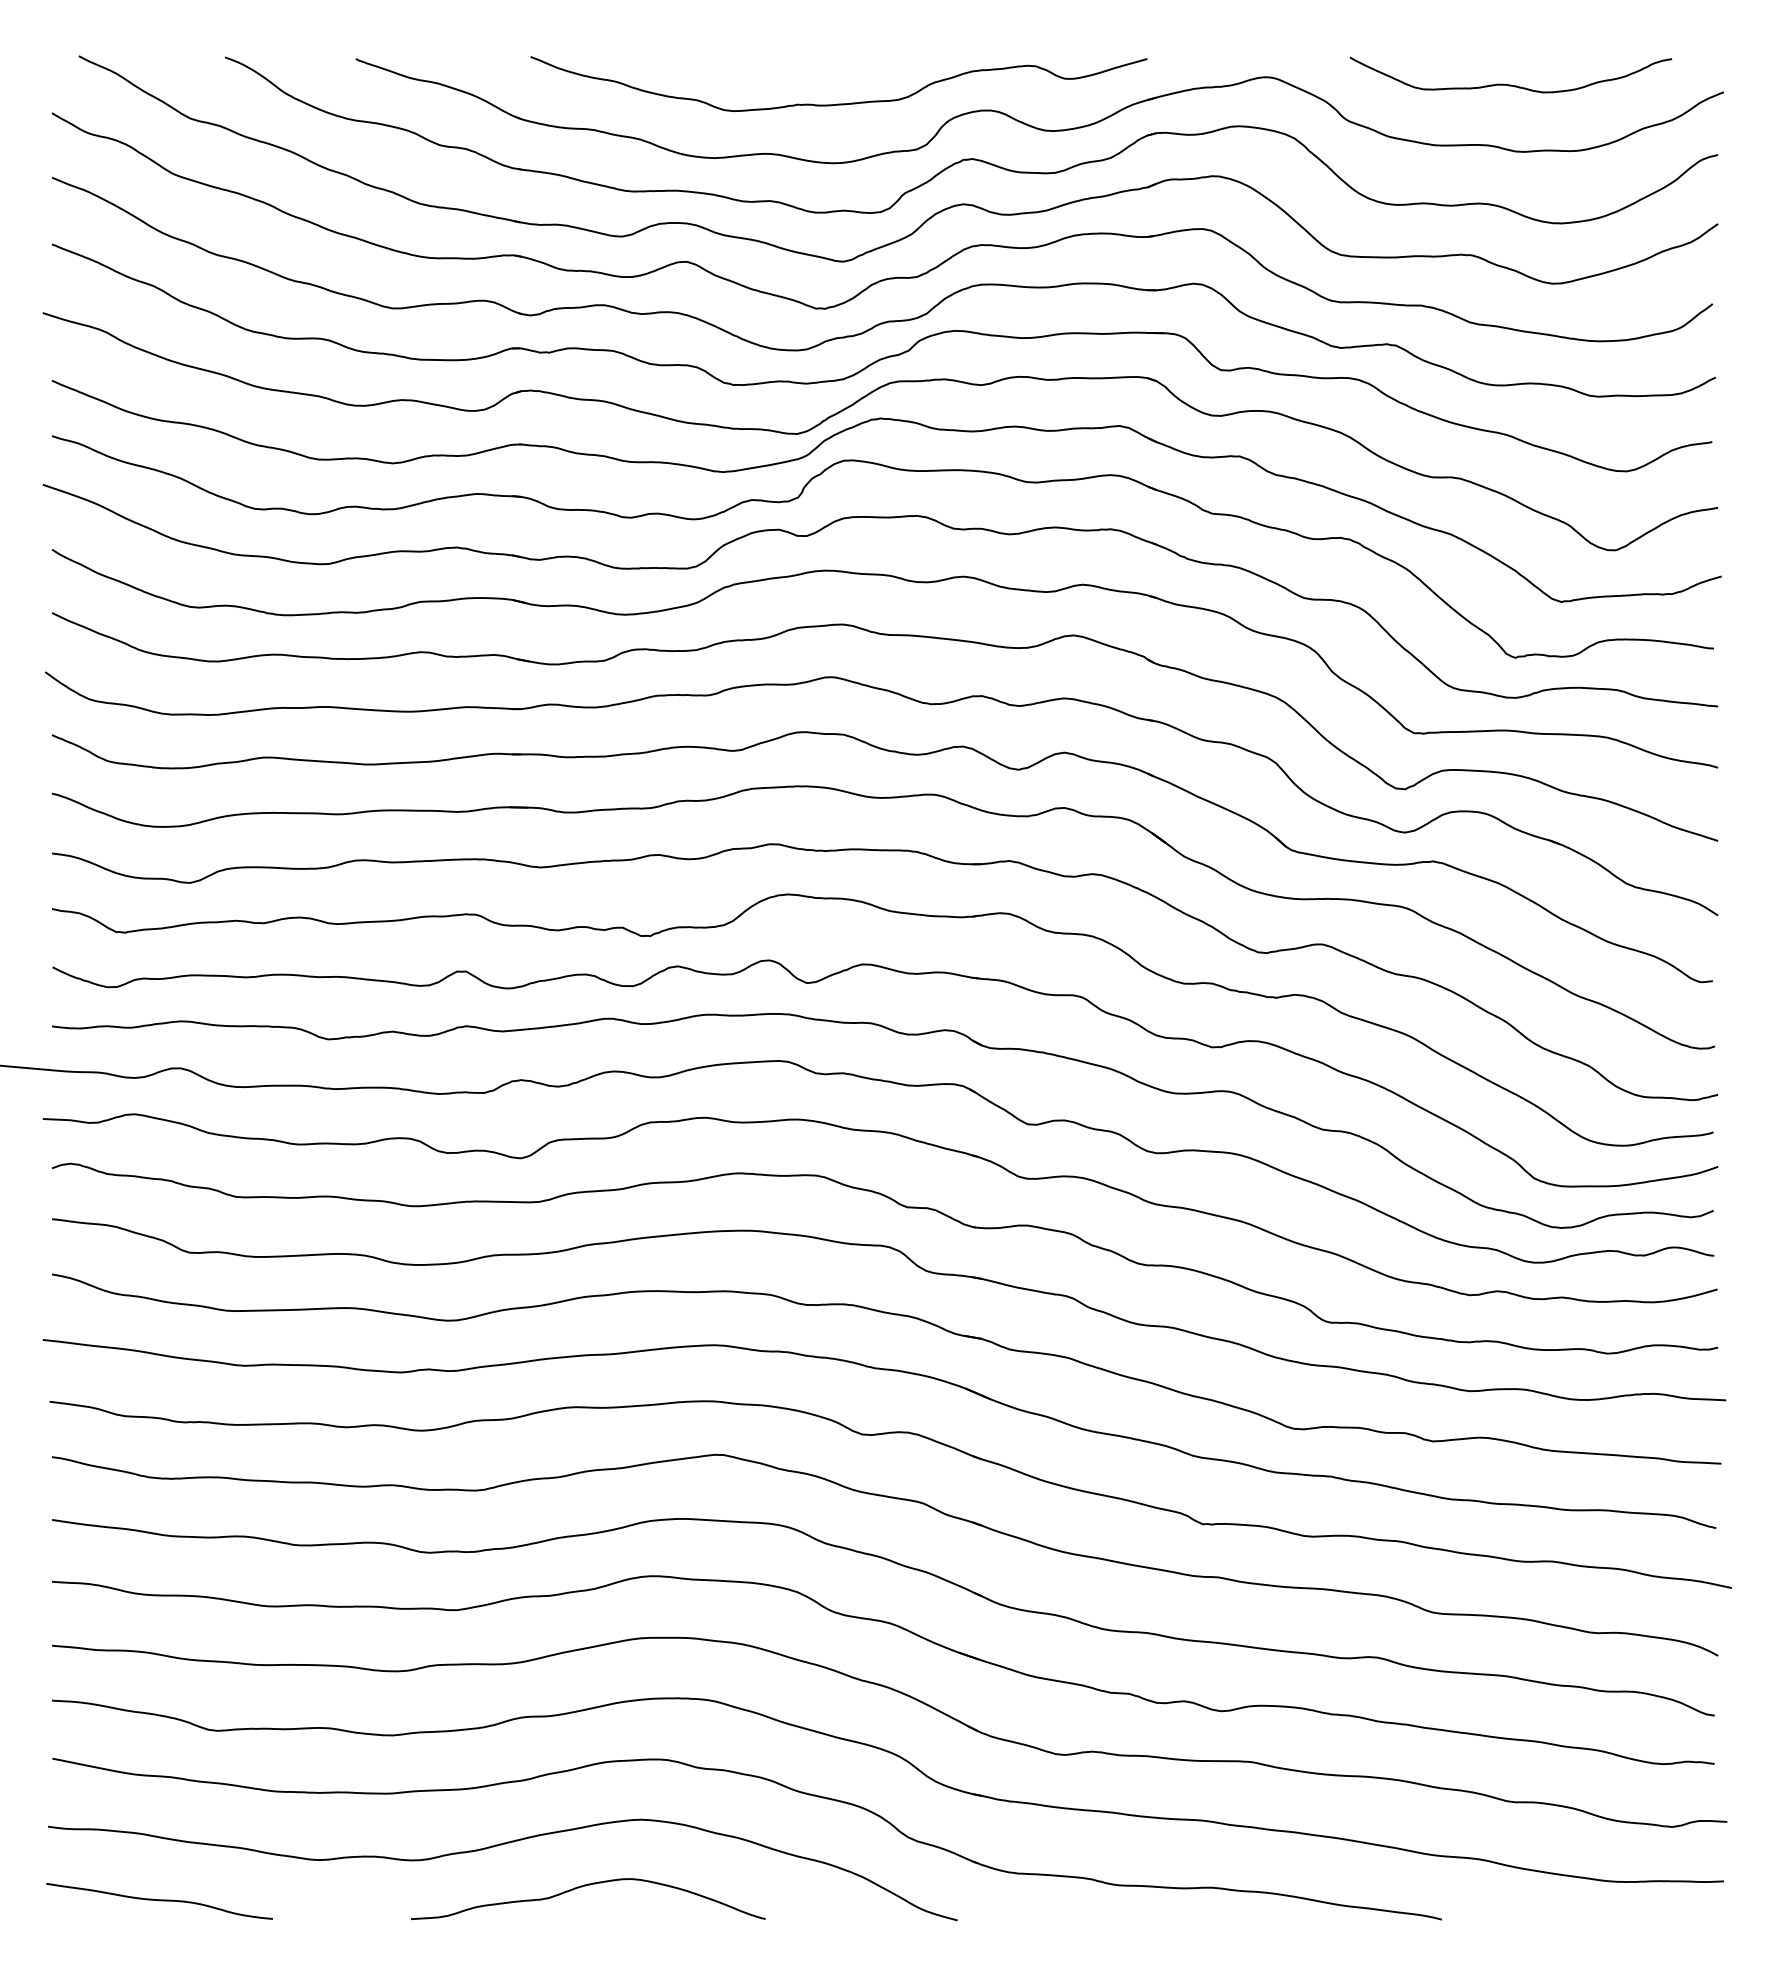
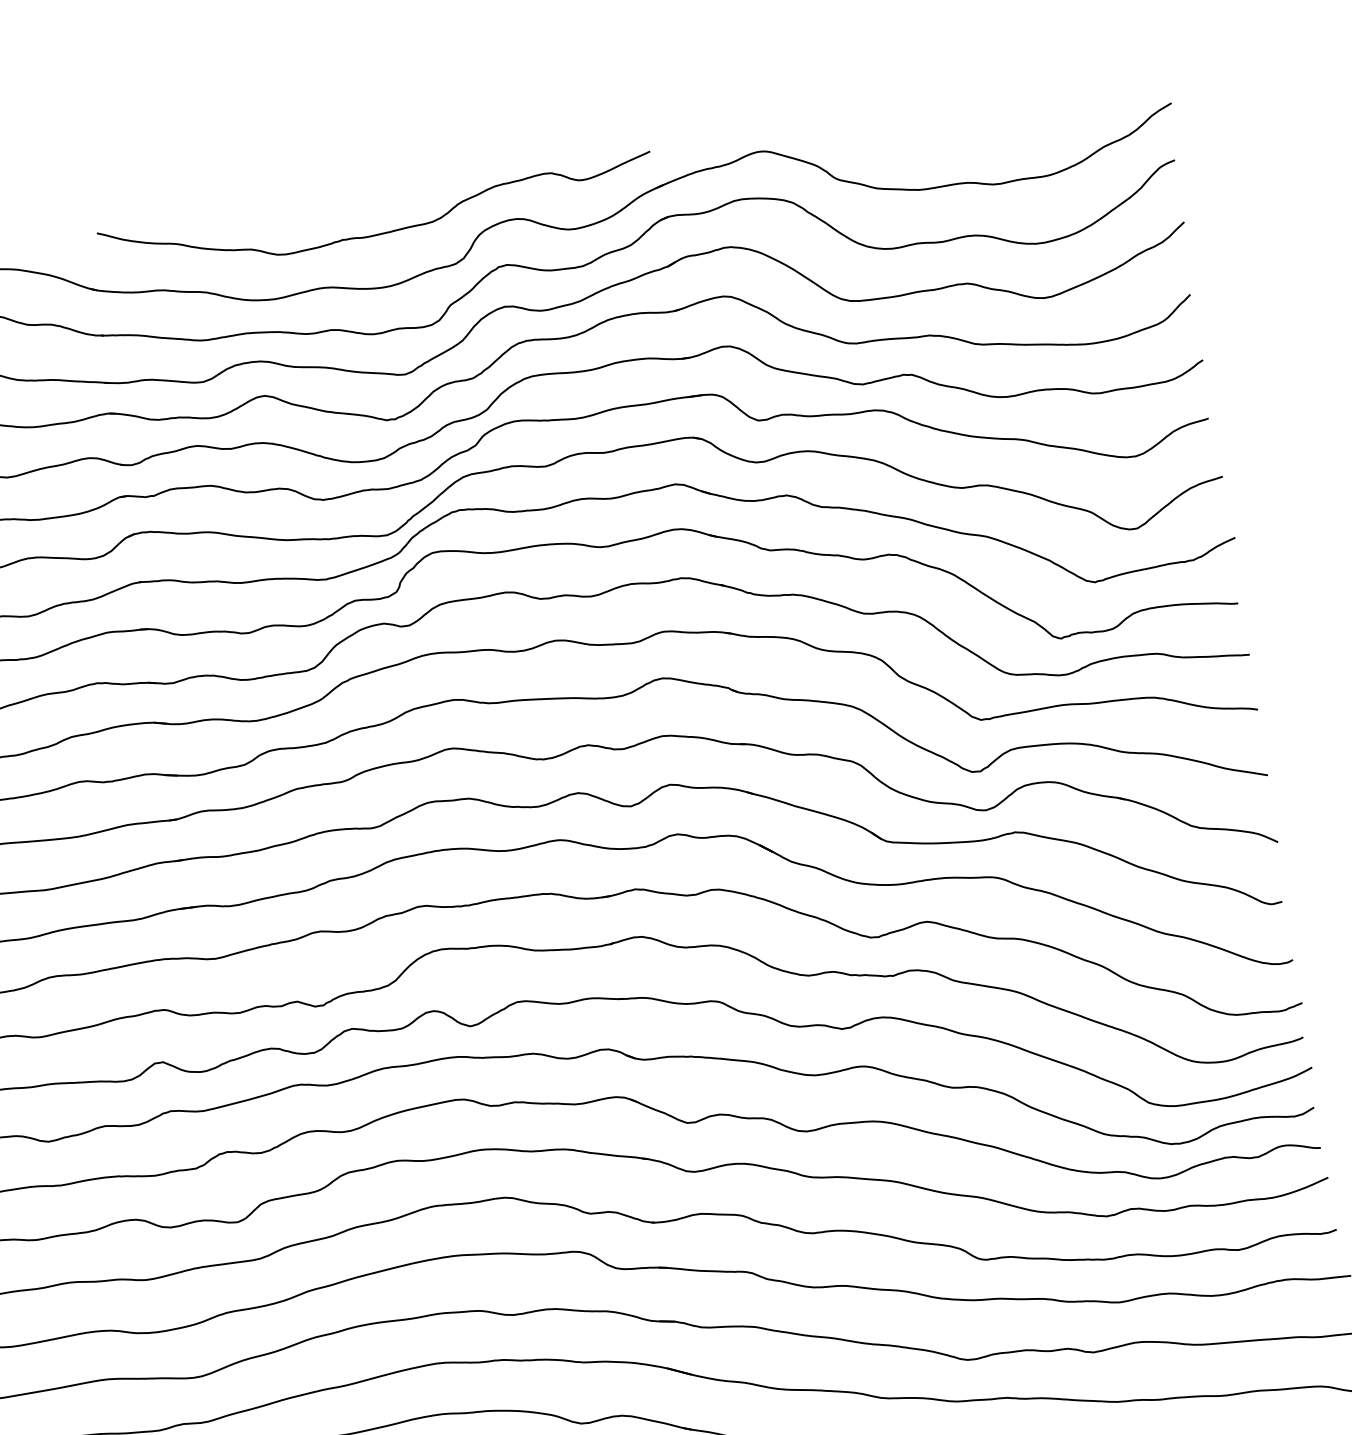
curve: (1510, 84) -> (979, 125), removed

